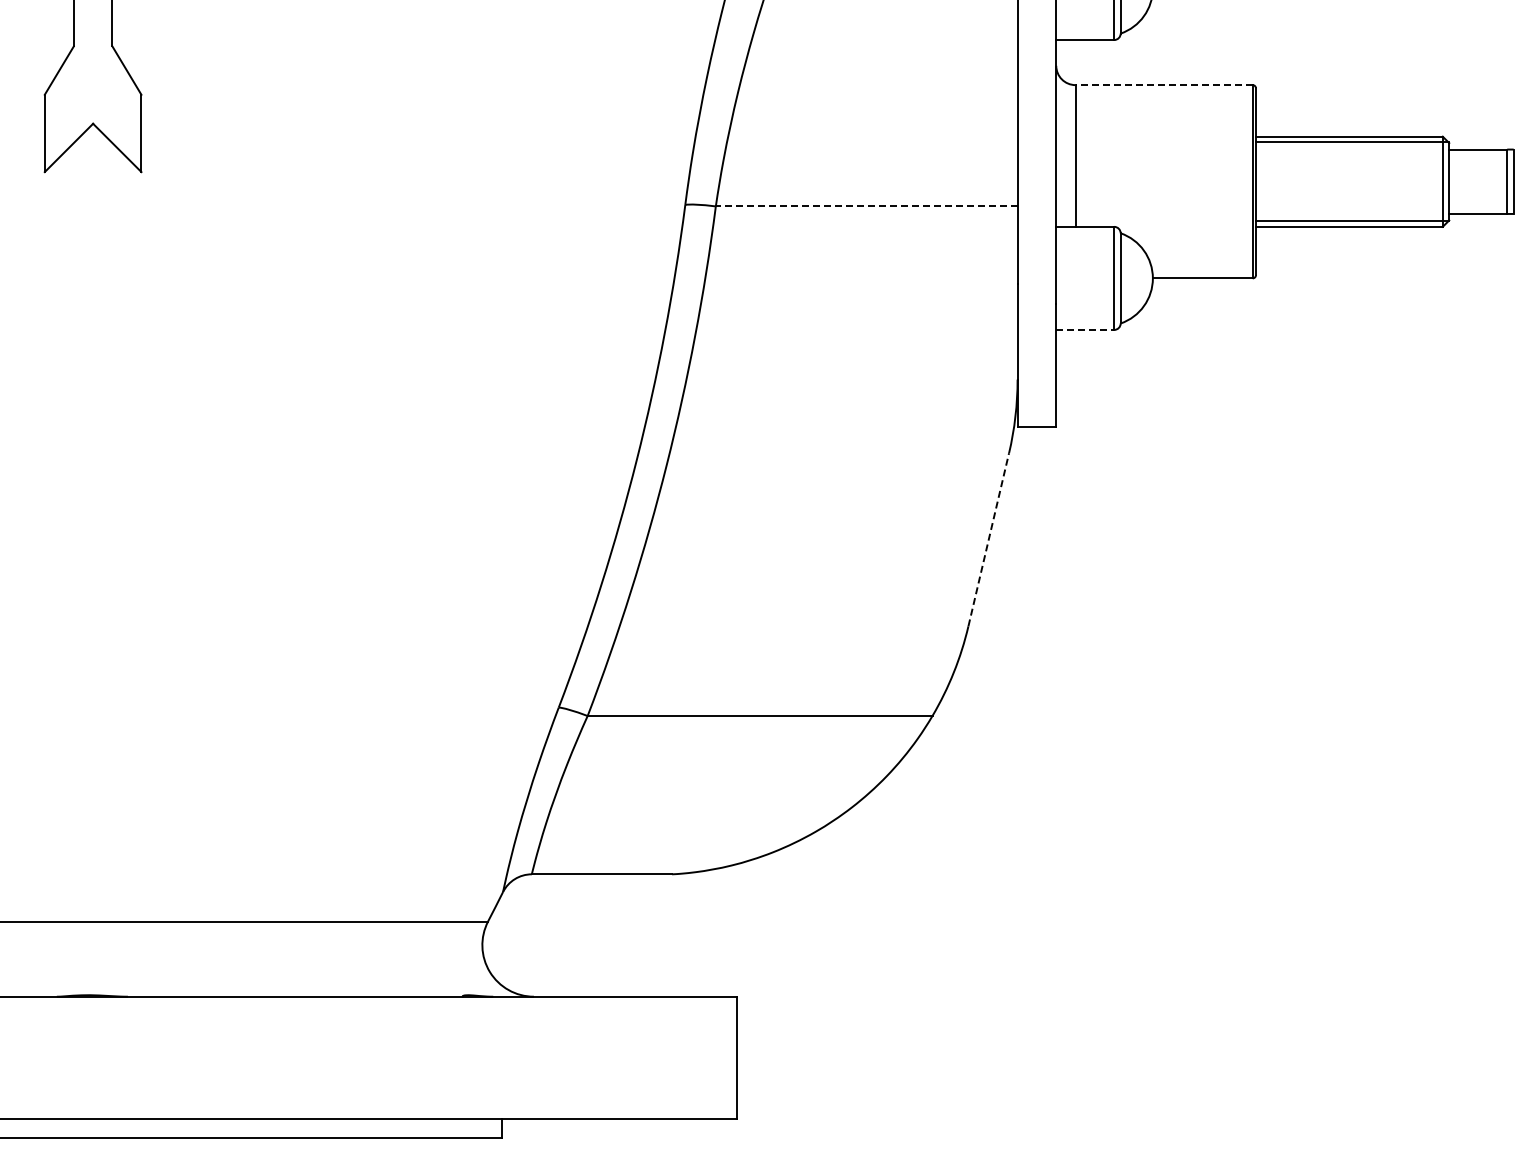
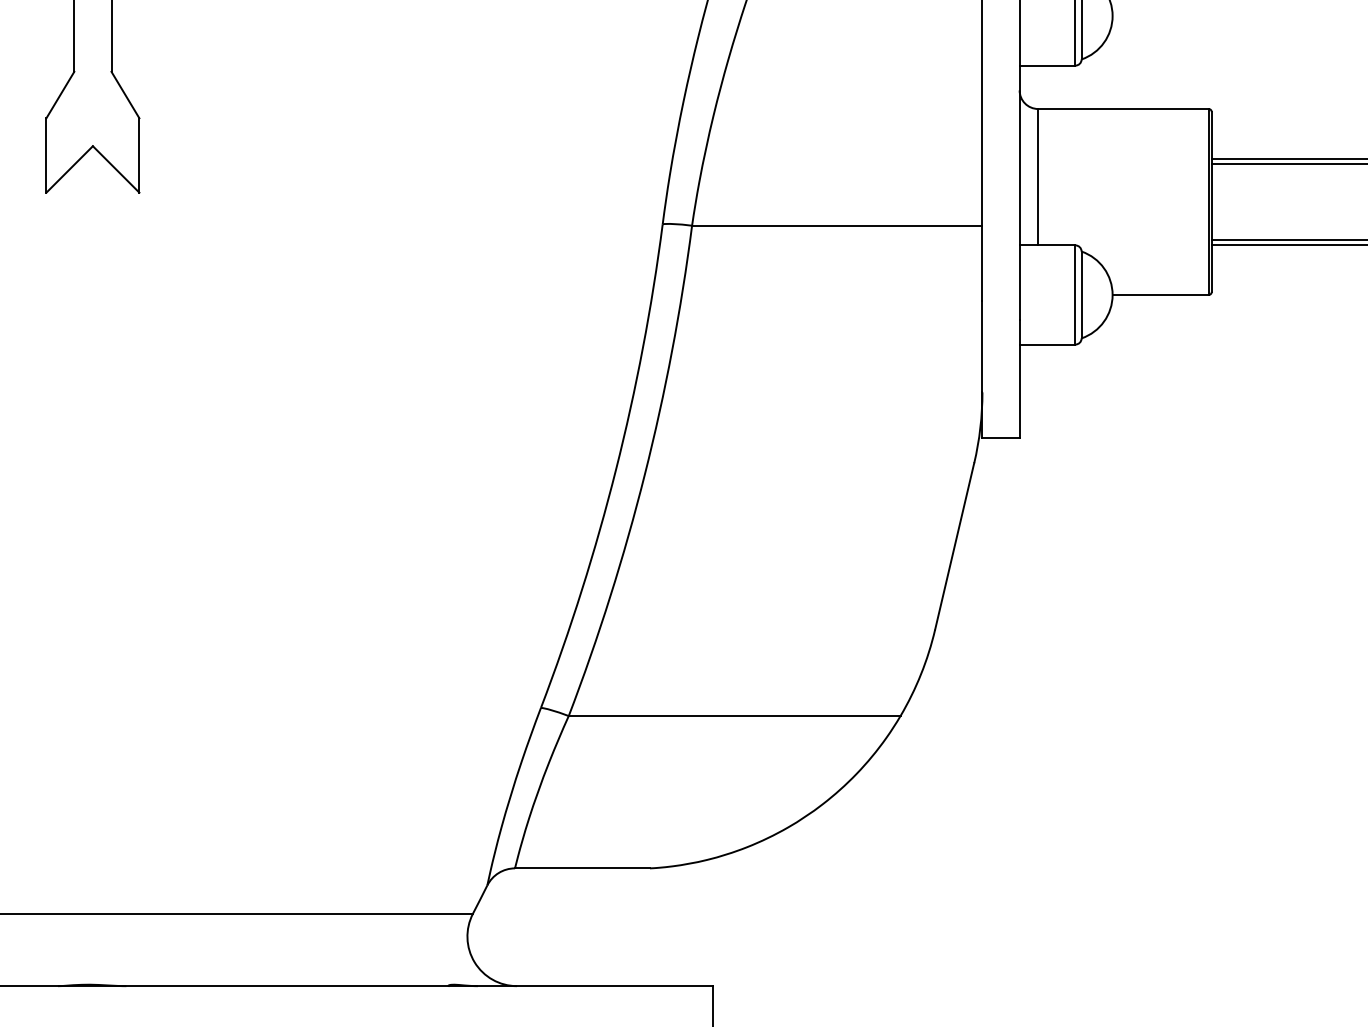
line: (1164, 85) -> (1123, 109), dashed -> solid
line: (866, 206) -> (837, 225), dashed -> solid
line: (1085, 329) -> (1047, 344), dashed -> solid
line: (988, 539) -> (954, 546), dashed -> solid

